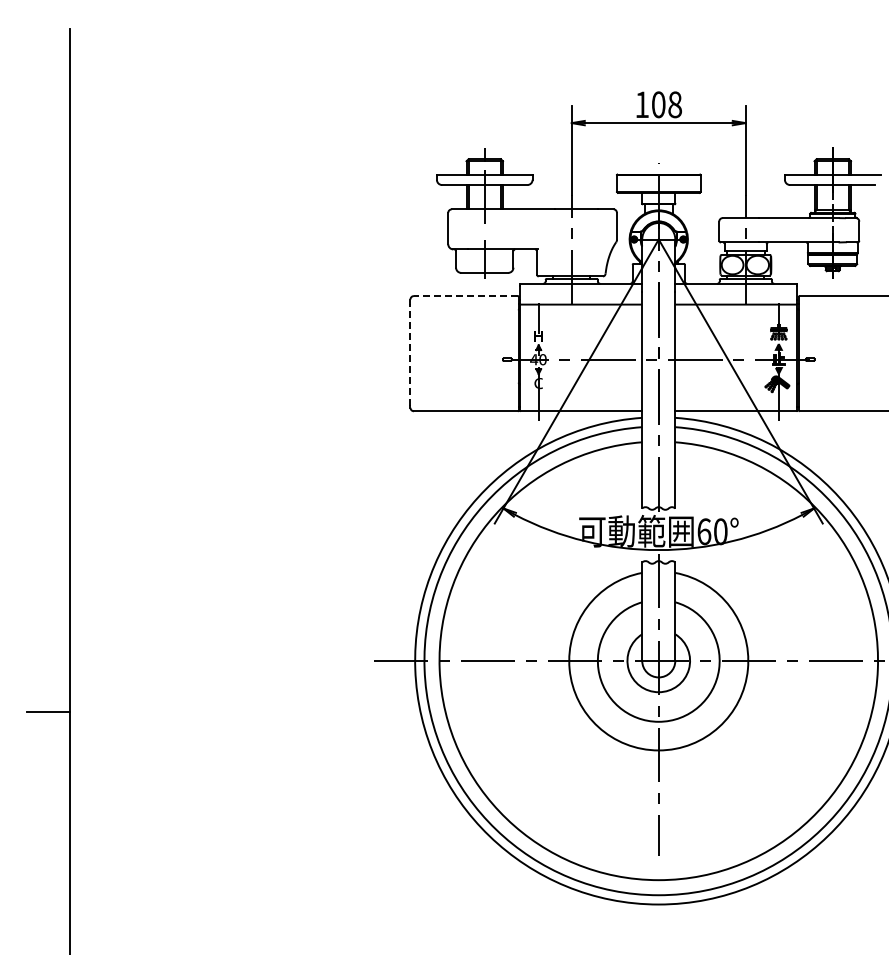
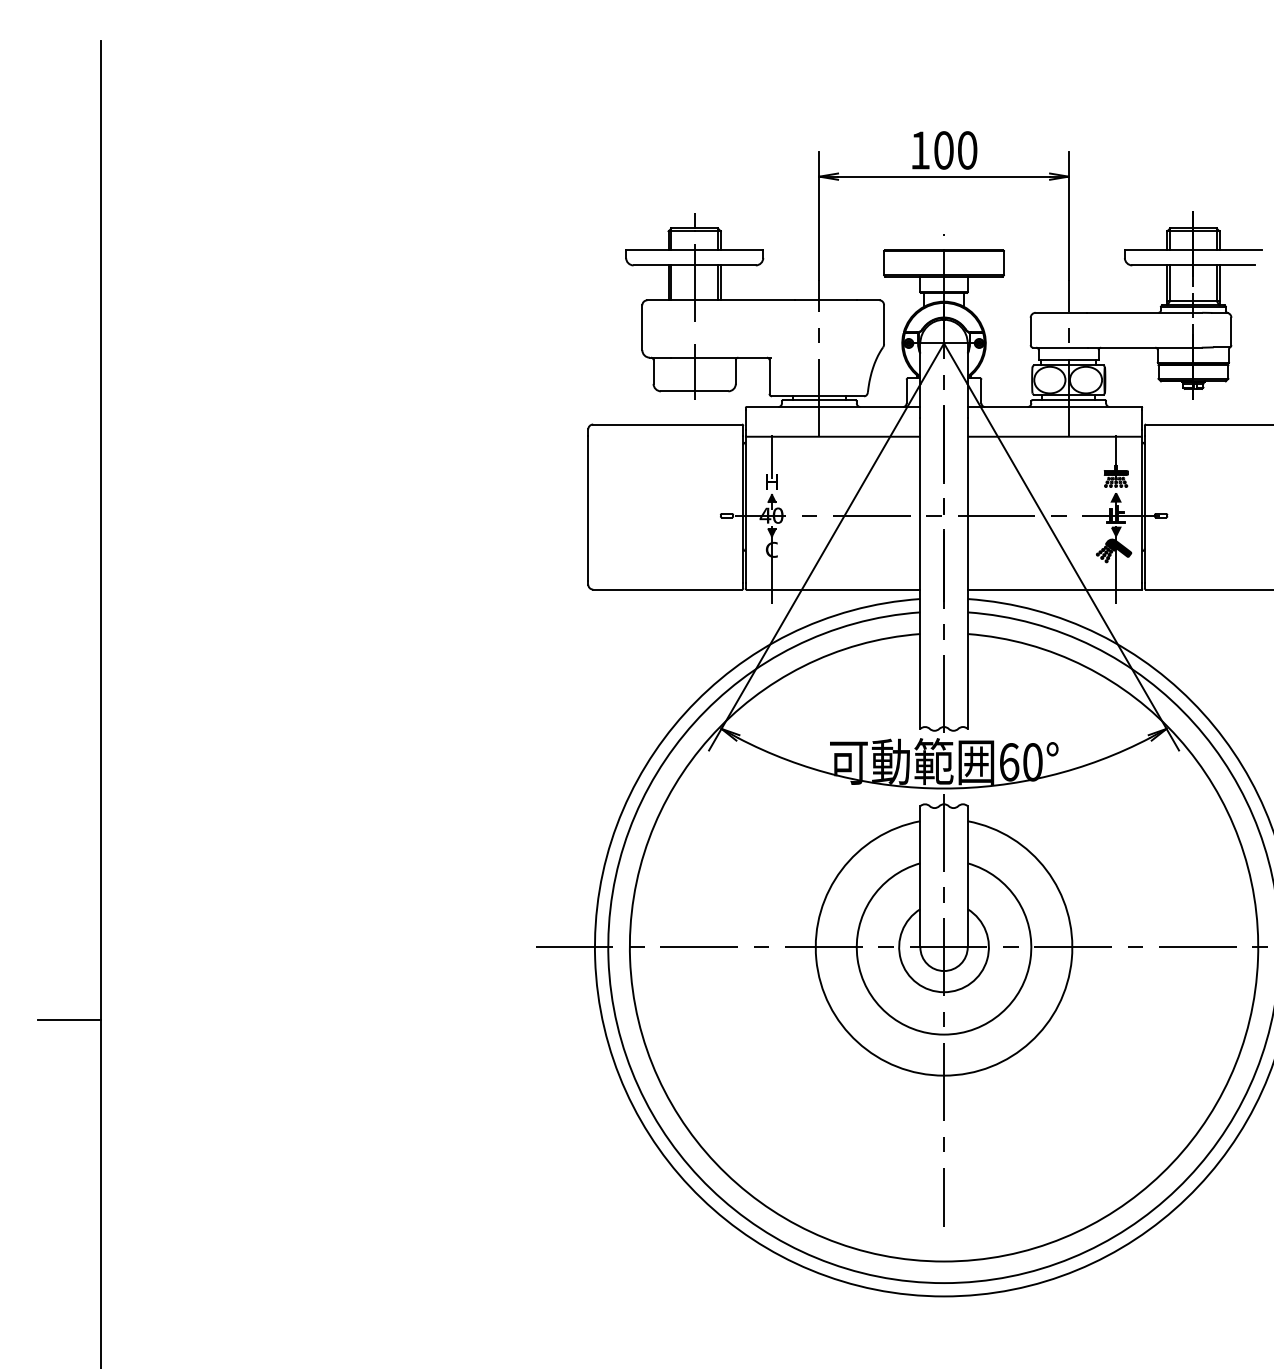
text: (675, 104) -> (968, 149), 108 -> 100
line: (465, 296) -> (667, 425), dashed -> solid
line: (410, 354) -> (588, 508), dashed -> solid

